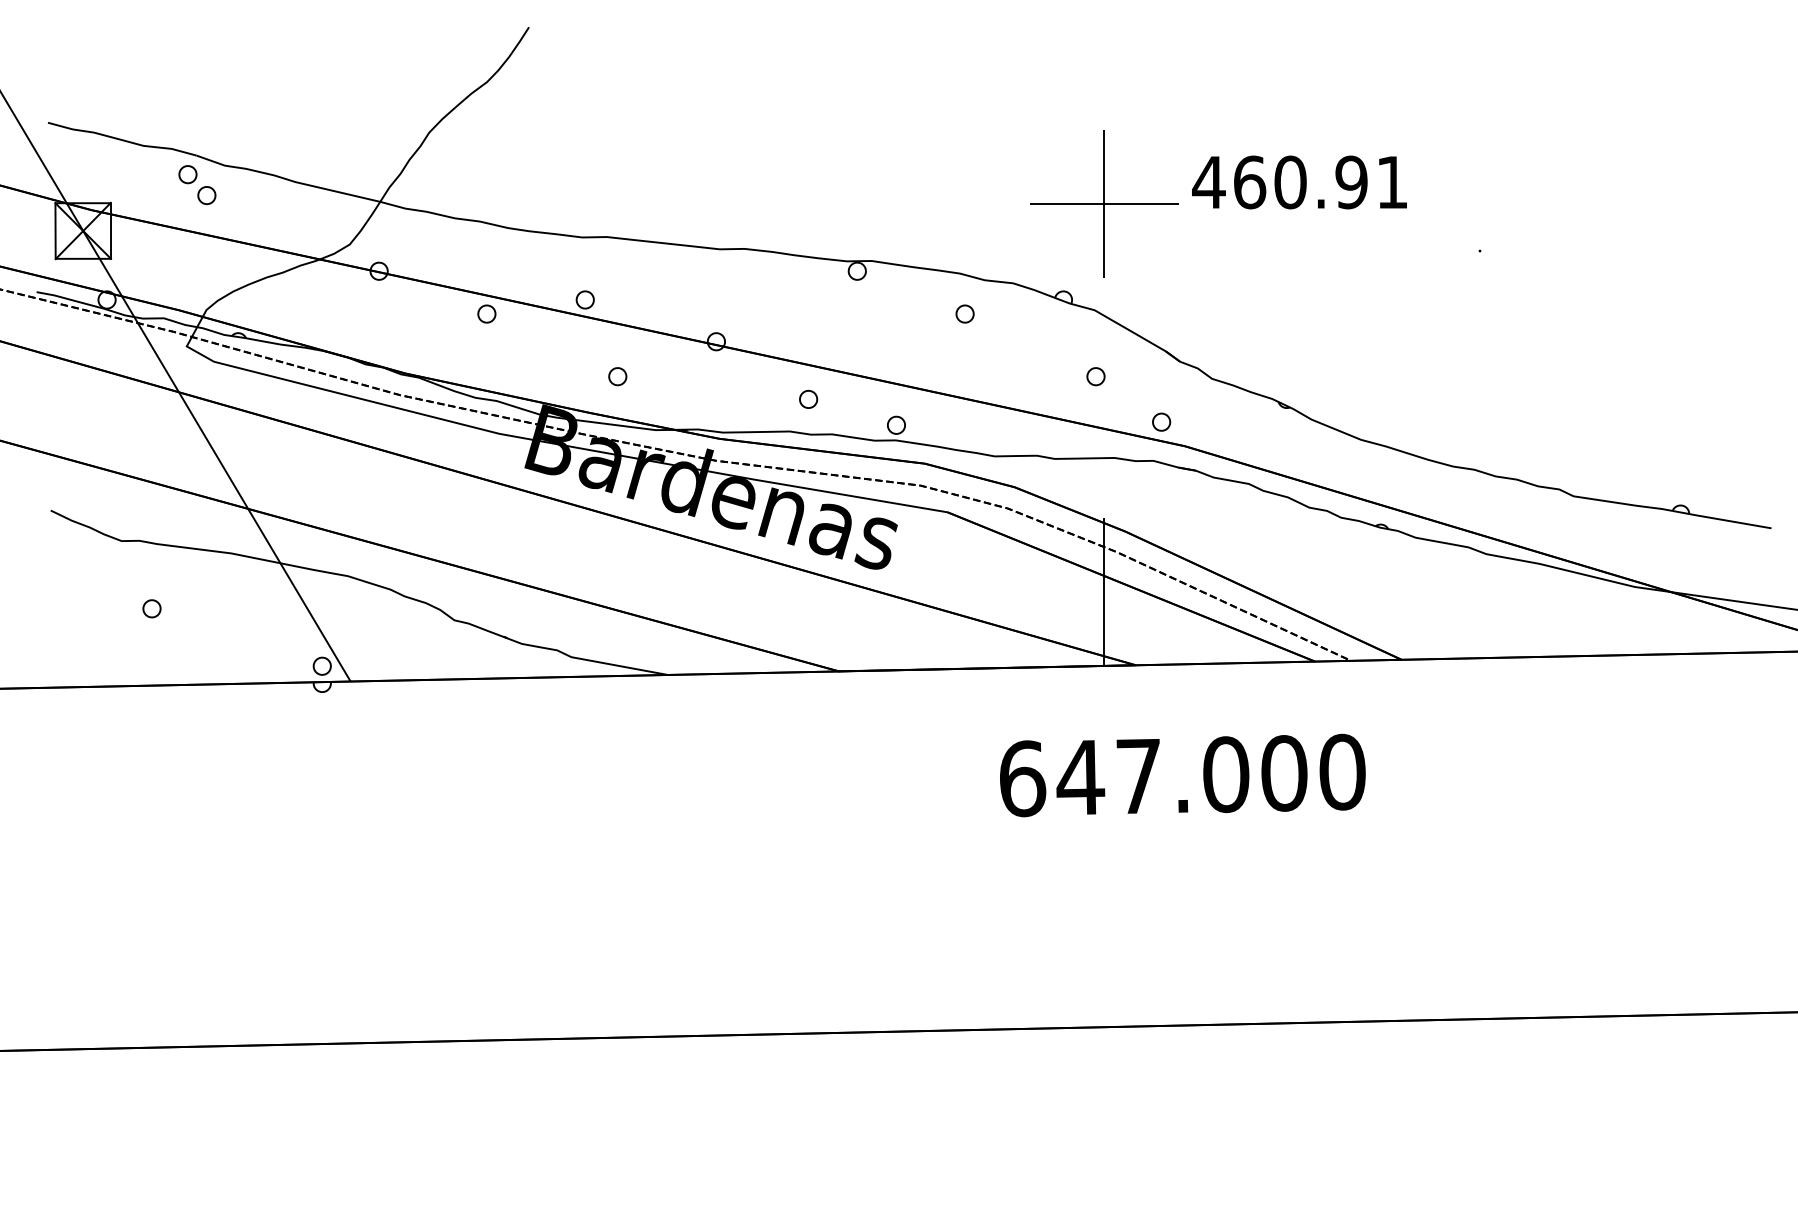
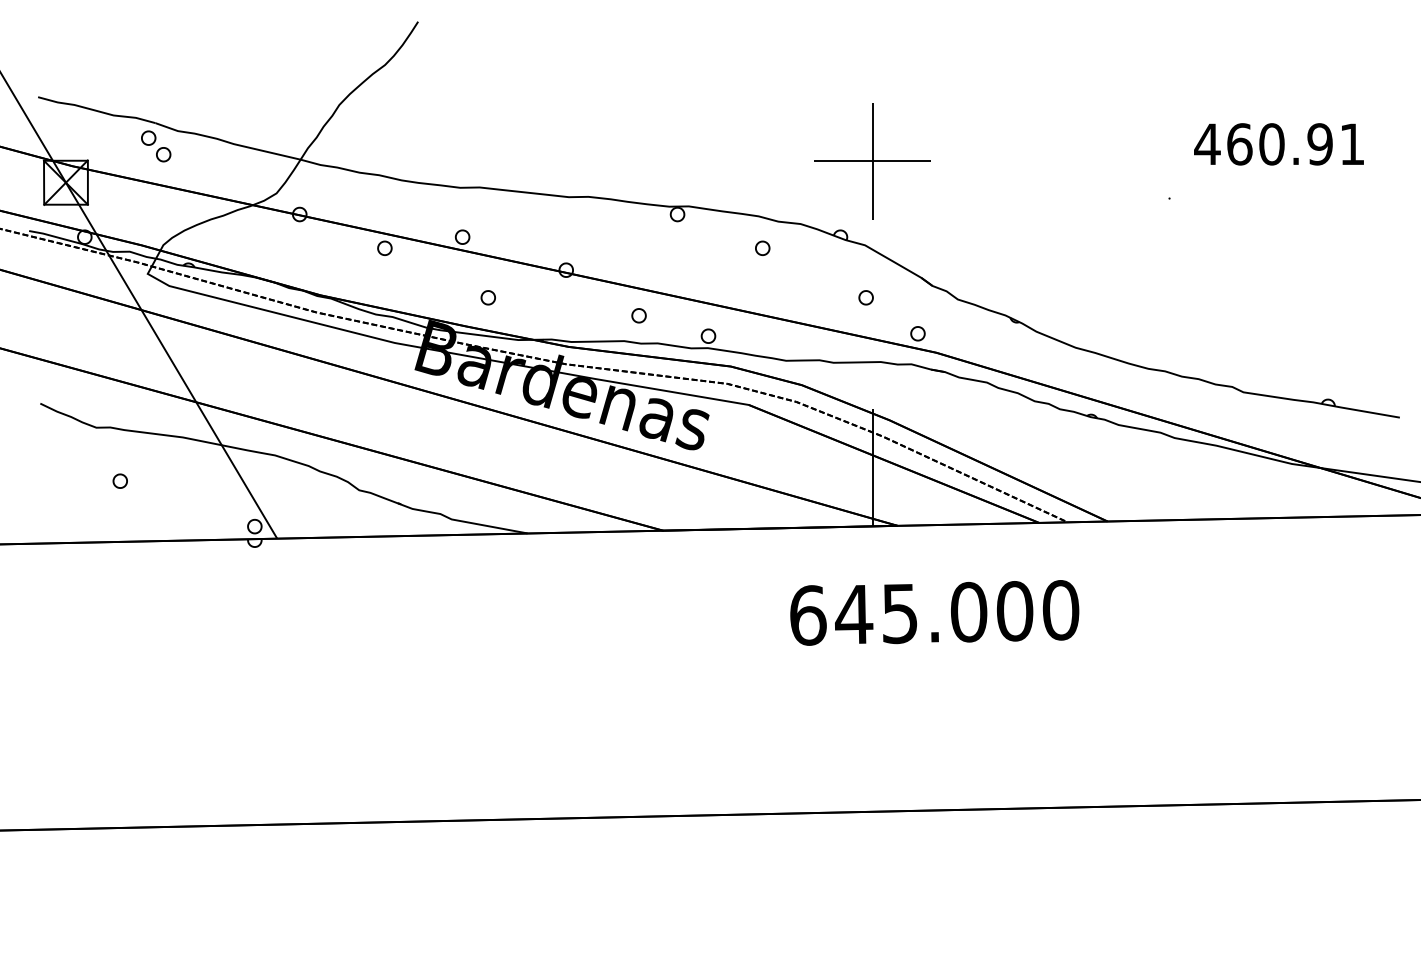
text: (1299, 182) -> (1278, 144), moved
text: (1138, 776) -> (899, 613), 647.000 -> 645.000

